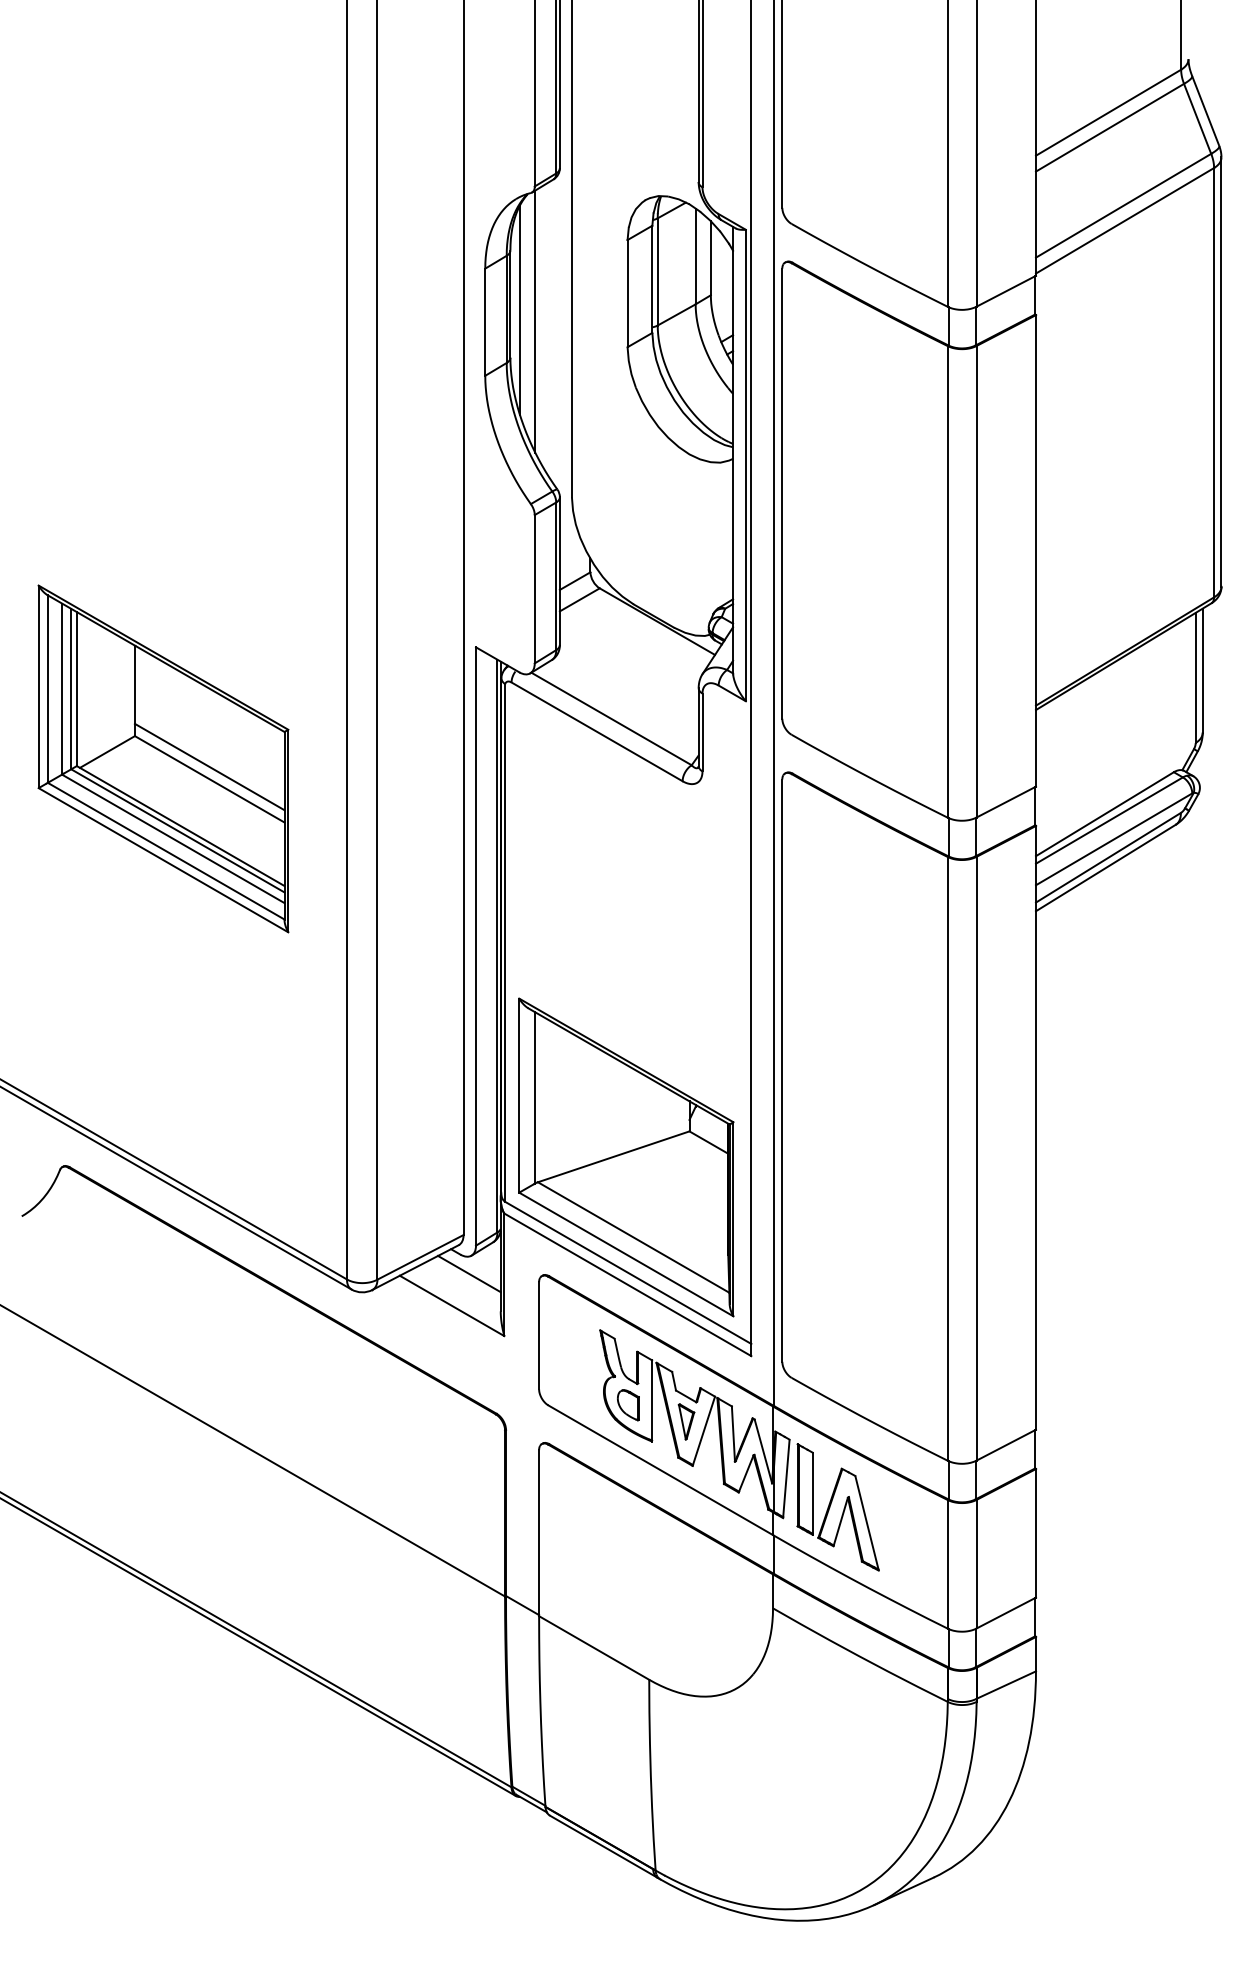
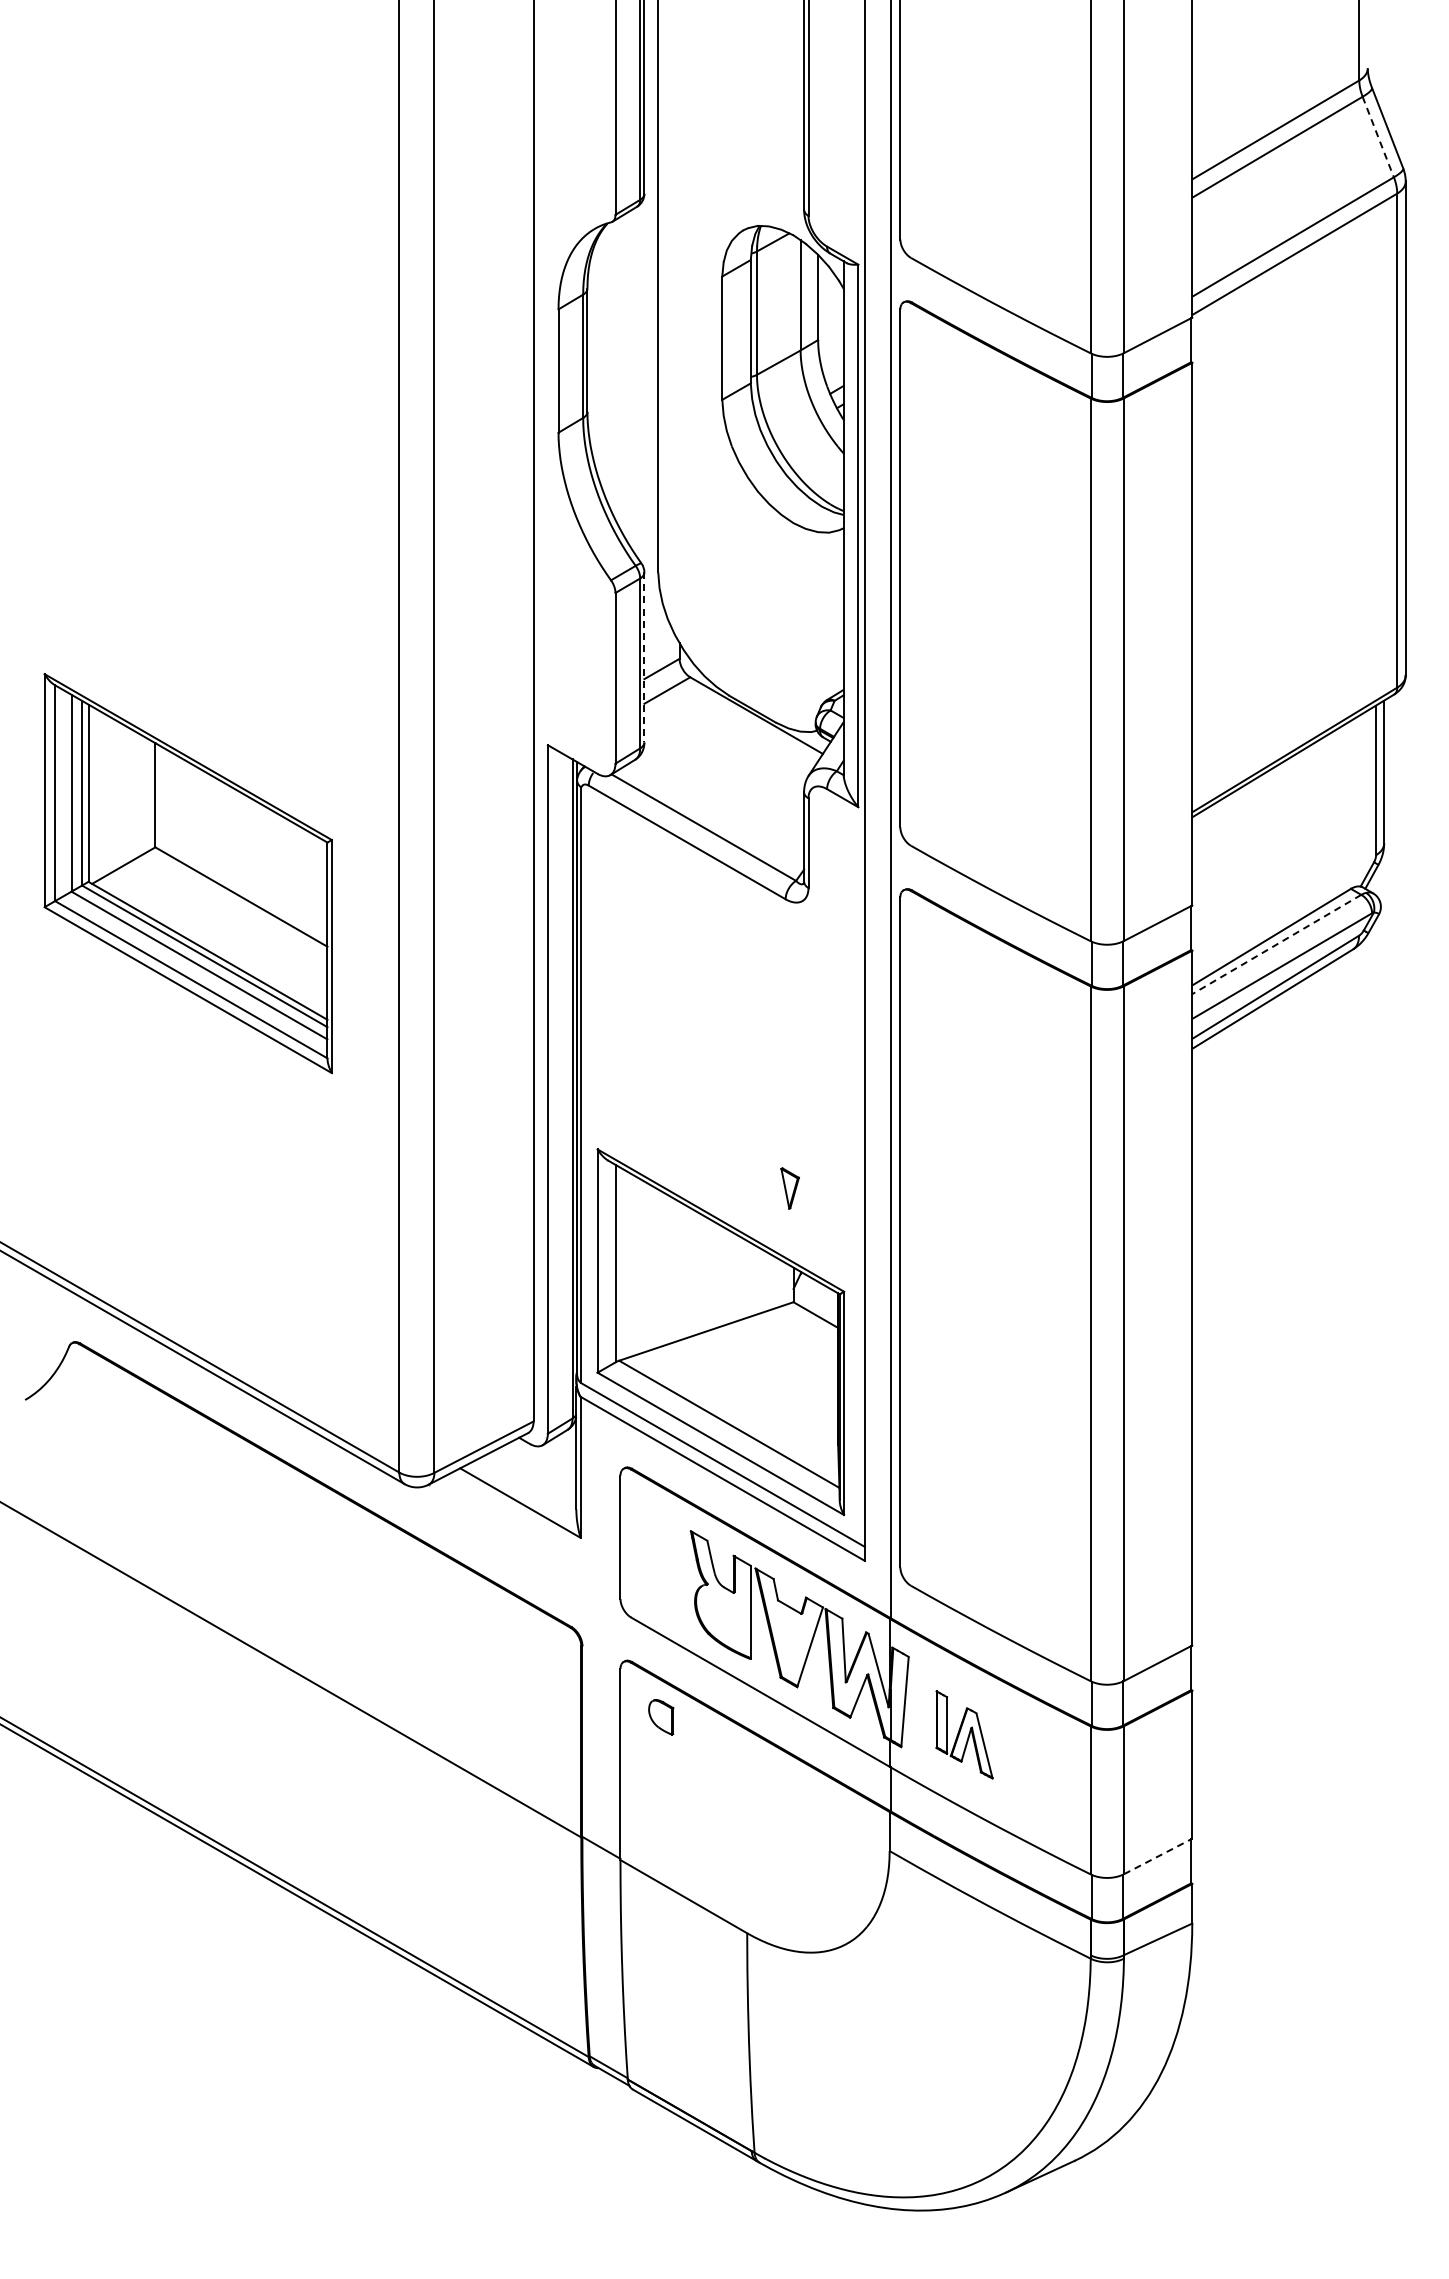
line: (1197, 119) -> (1378, 137), solid -> dashed
line: (520, 309) -> (598, 356), removed
line: (535, 321) -> (616, 370), removed
line: (559, 571) -> (644, 657), solid -> dashed
line: (209, 766) -> (241, 882), removed
line: (1109, 820) -> (1276, 944), solid -> dashed
line: (469, 1274) -> (540, 1466), removed
part: (628, 1405) -> (661, 1717), moved
part: (685, 1421) -> (789, 1188), moved
part: (838, 1507) -> (964, 1734), size x0.6
line: (1006, 1613) -> (1158, 1856), solid -> dashed

